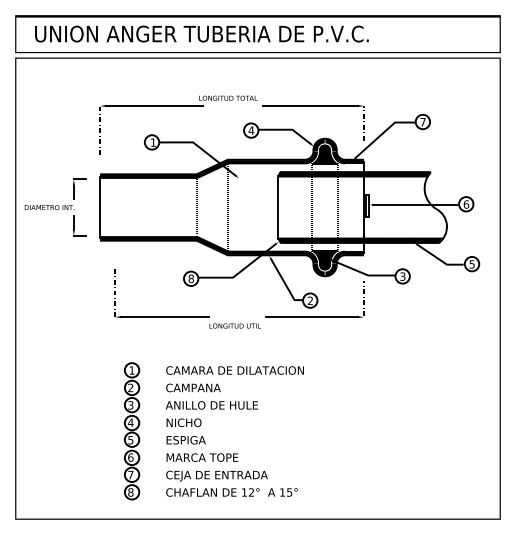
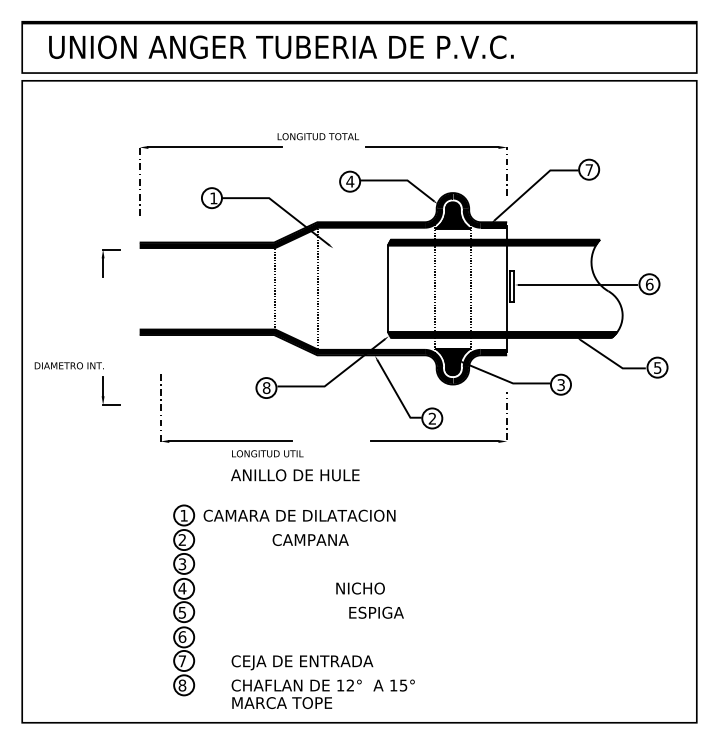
line: (99, 207) -> (139, 288), removed
part: (54, 210) -> (75, 369), moved
text: (235, 325) -> (267, 453), moved
text: (235, 370) -> (299, 515), moved
text: (193, 387) -> (310, 539), moved
text: (212, 405) -> (295, 475), moved
text: (184, 422) -> (360, 588), moved
text: (186, 440) -> (376, 612), moved
text: (202, 457) -> (282, 702), moved

